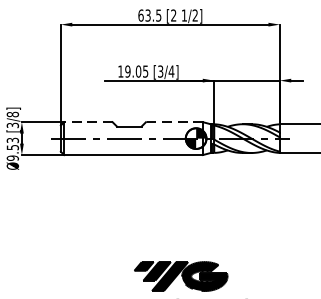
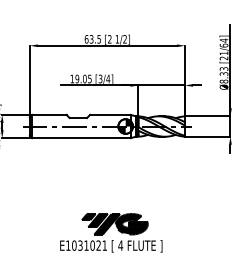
line: (87, 121) -> (48, 114), dashed -> solid
line: (173, 121) -> (109, 114), dashed -> solid

